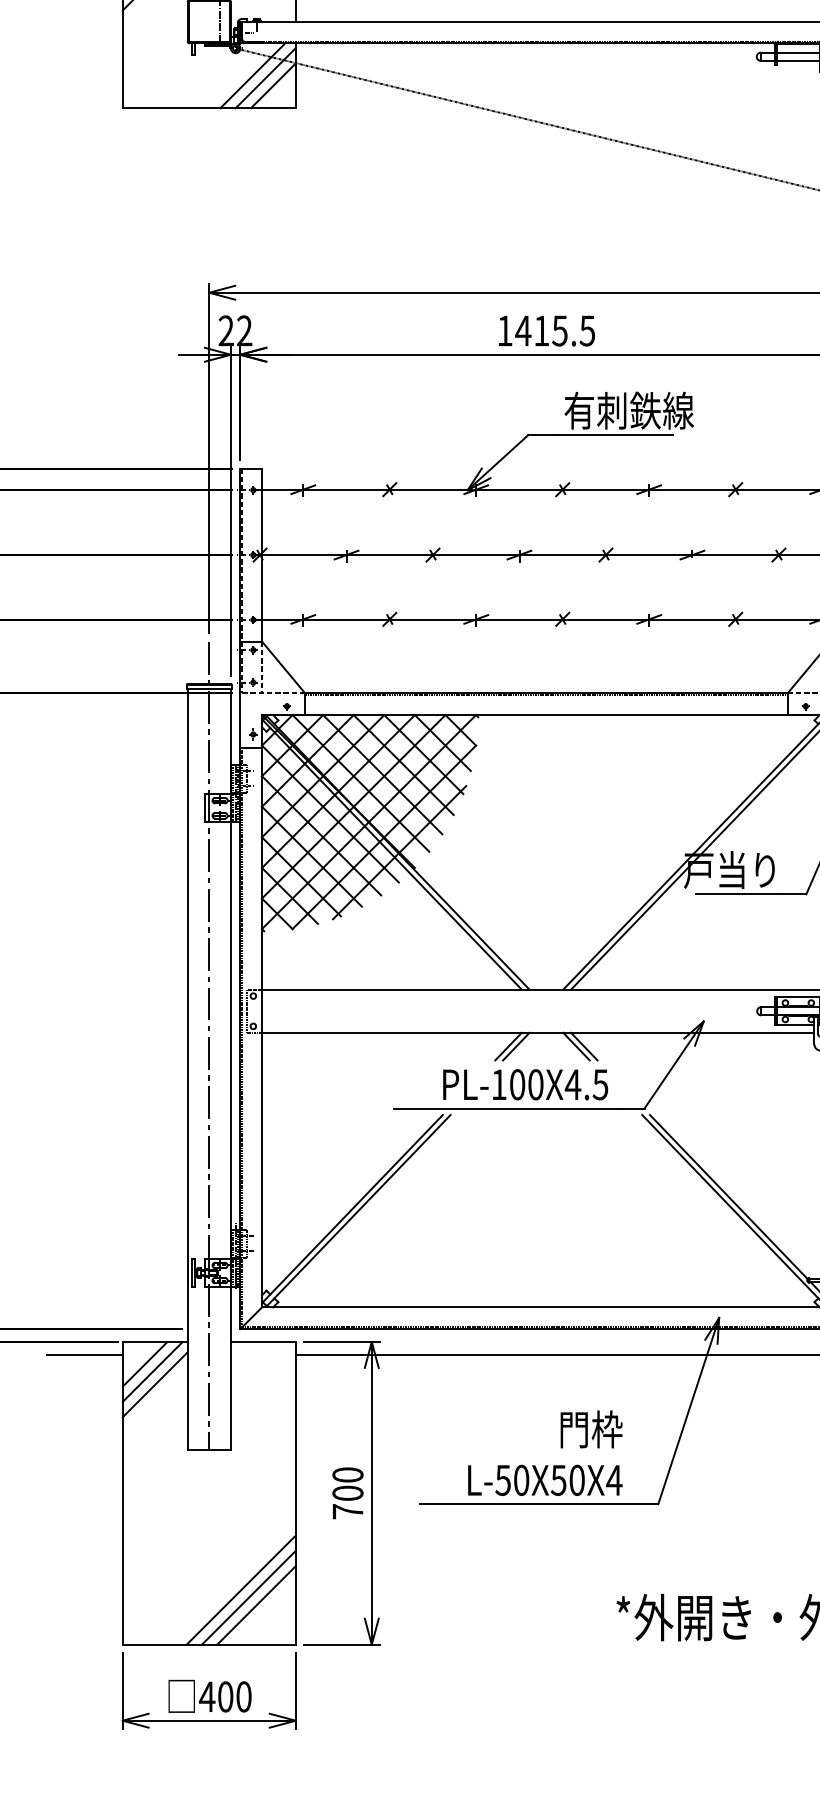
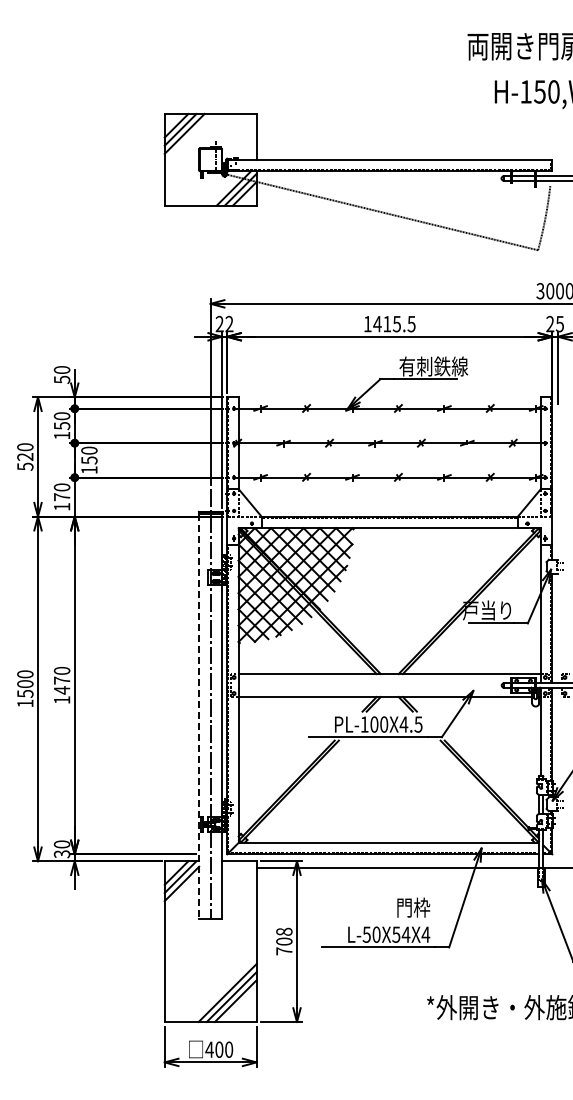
line: (188, 1071) -> (199, 717), solid -> dashed
line: (84, 1355) -> (144, 868), removed
text: (348, 1474) -> (284, 931), 700 -> 708
text: (576, 1479) -> (405, 934), L-50X50X4 -> L-50X54X4

